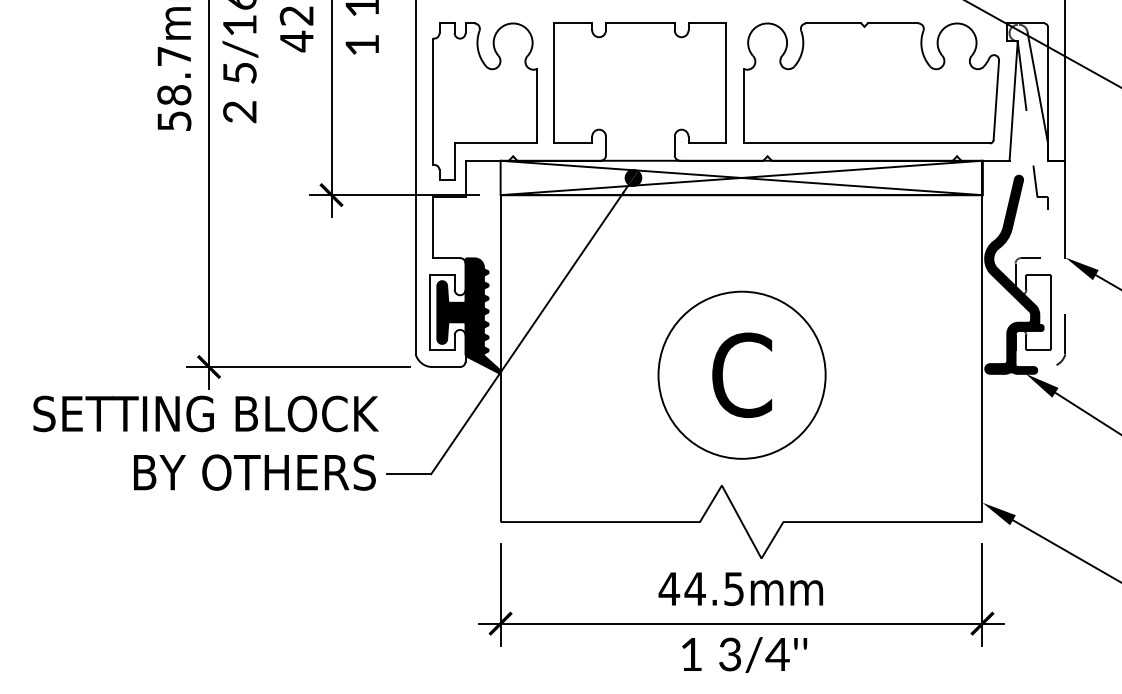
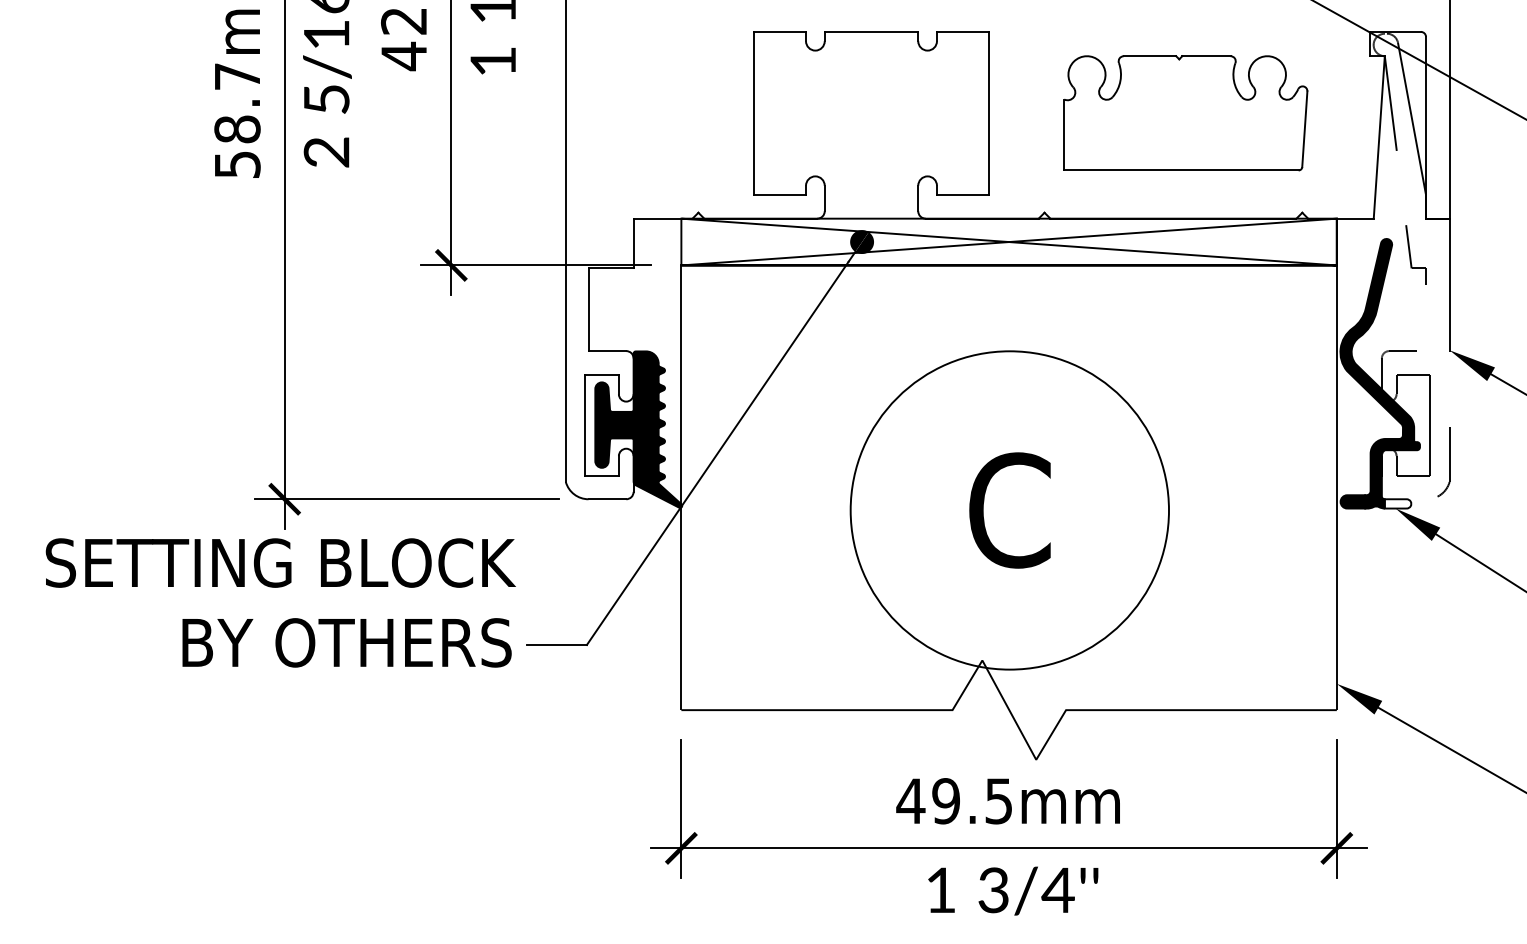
part: (871, 82) -> (1185, 112), size x0.7
part: (484, 101) -> (659, 138), removed
fill: (1027, 370) -> (1397, 503), removed
circle: (741, 375) -> (1009, 510), size x1.4
text: (694, 589) -> (945, 801), 44.5mm -> 49.5mm

